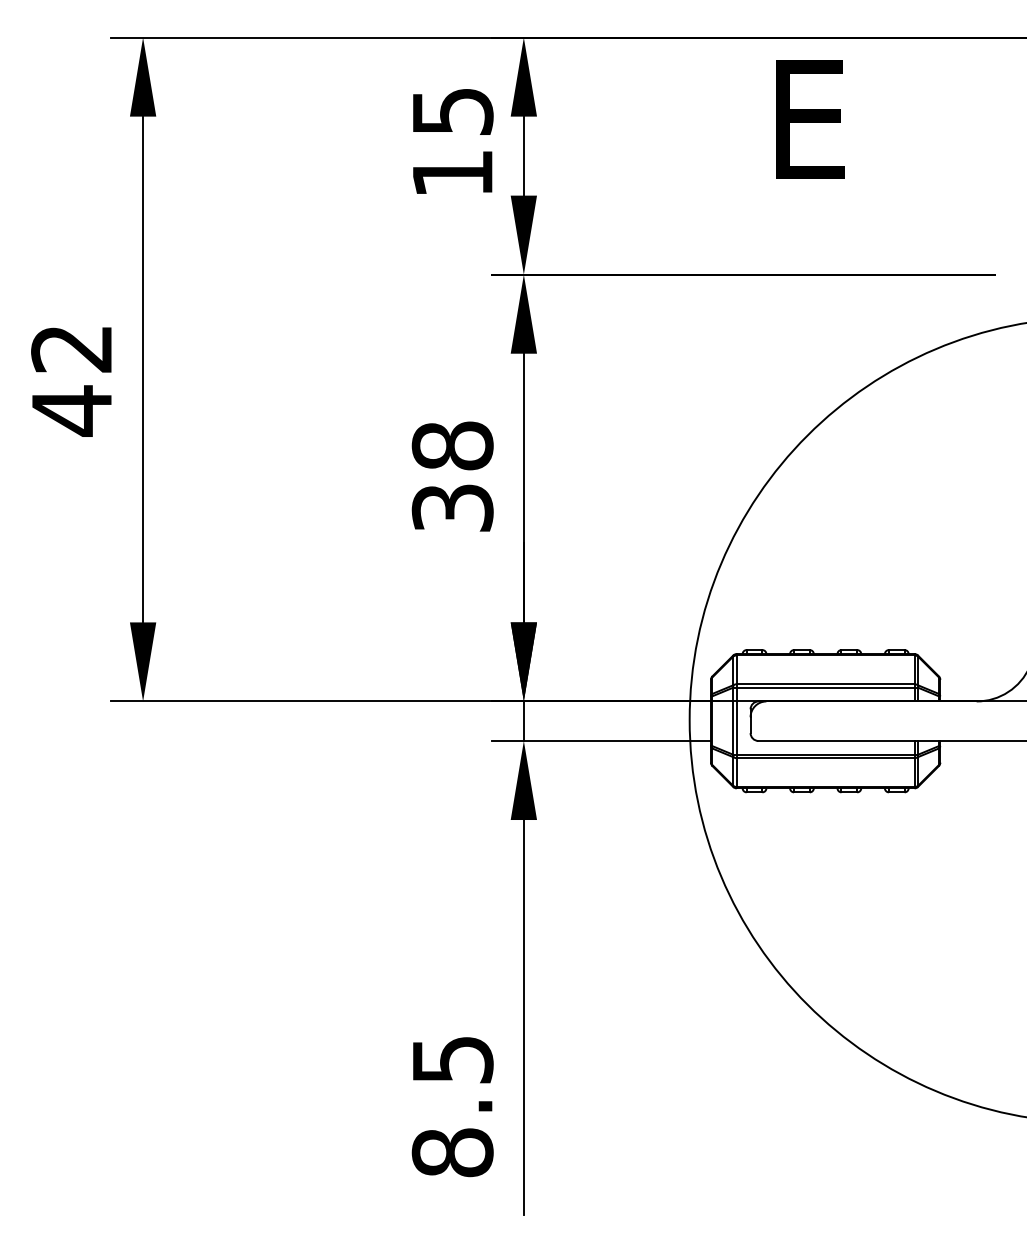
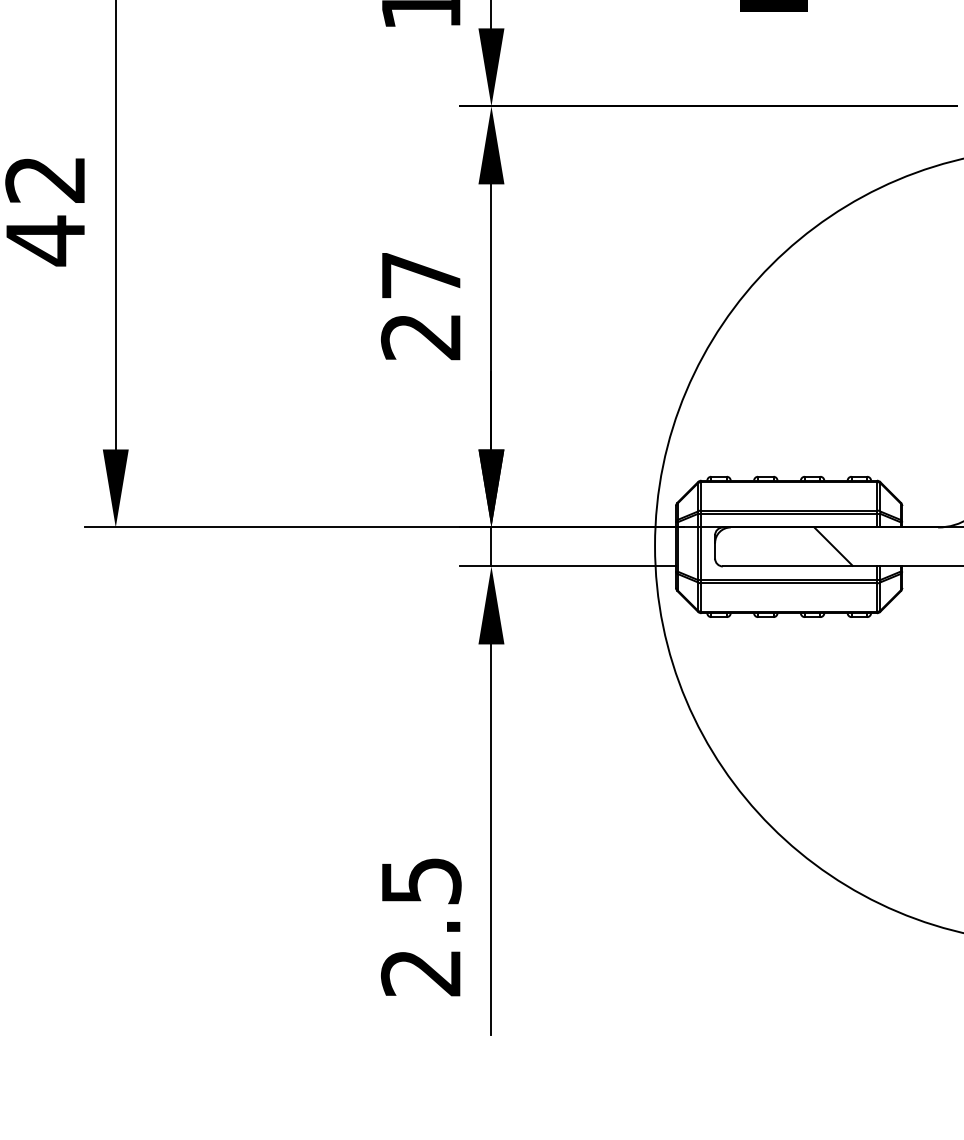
text: (452, 476) -> (421, 305), 38 -> 27
hatch: (870, 720) -> (833, 546), added
text: (452, 1152) -> (421, 972), 8.5 -> 2.5

